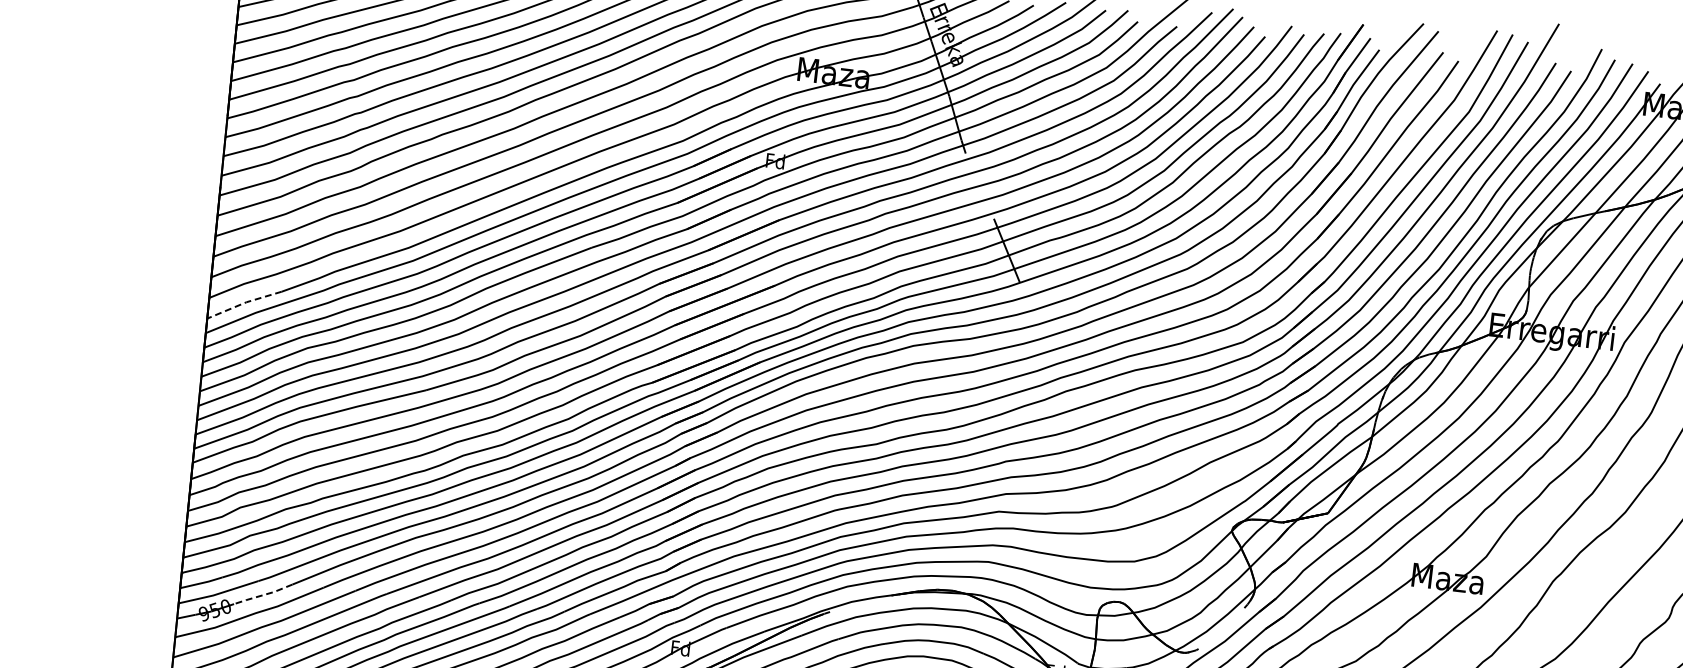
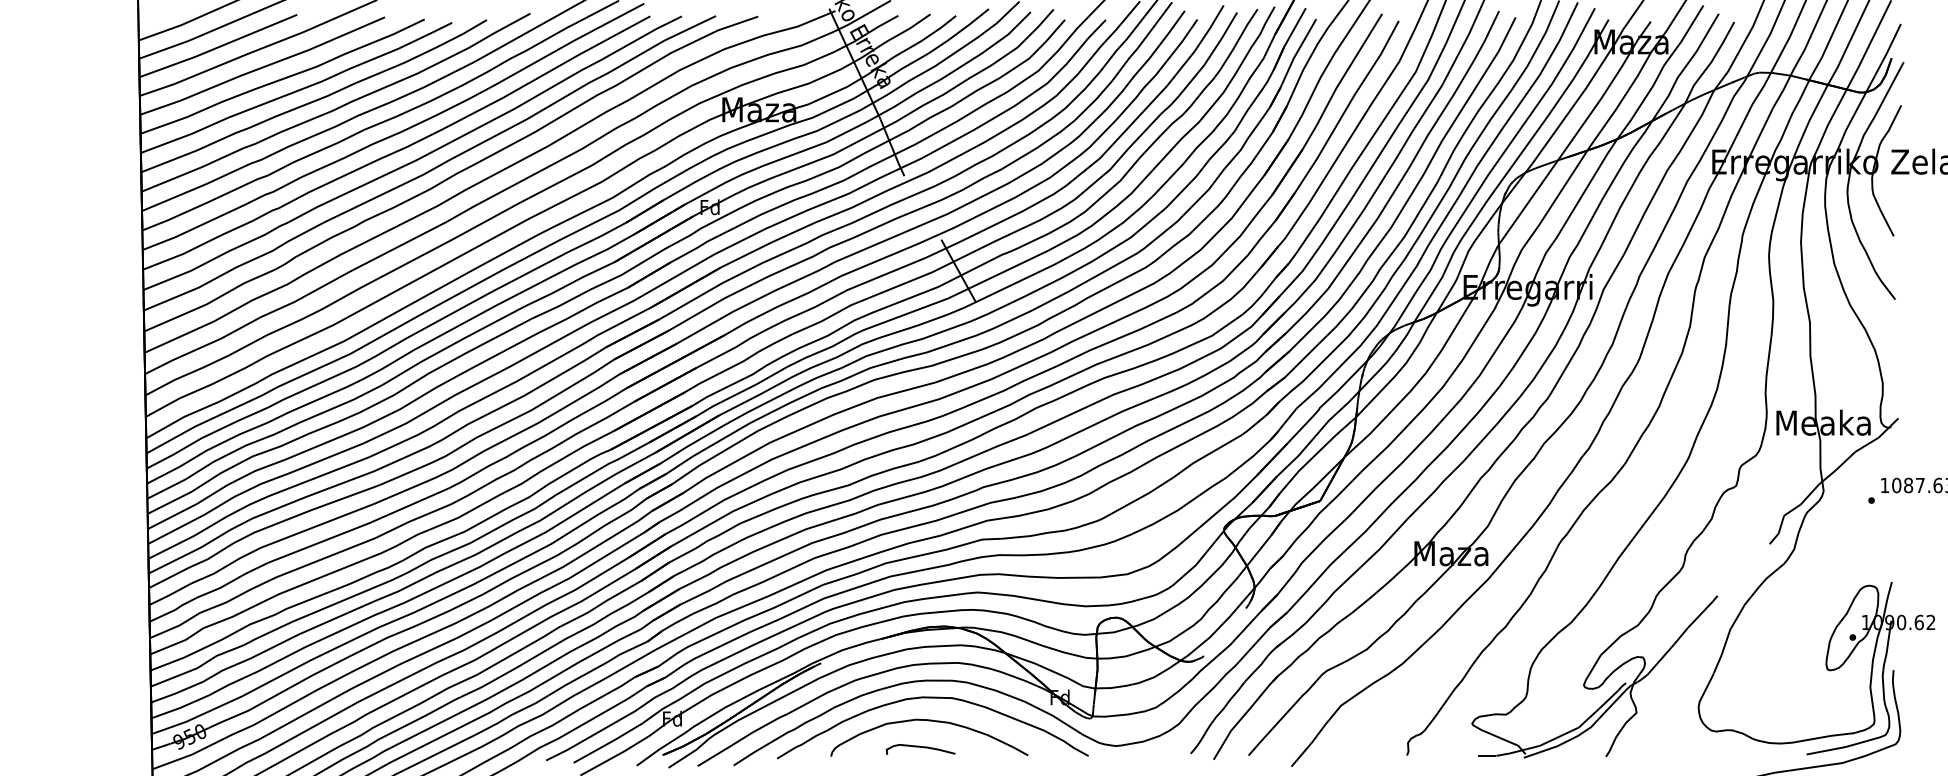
line: (243, 303) -> (181, 418), dashed -> solid
line: (263, 595) -> (237, 715), dashed -> solid

